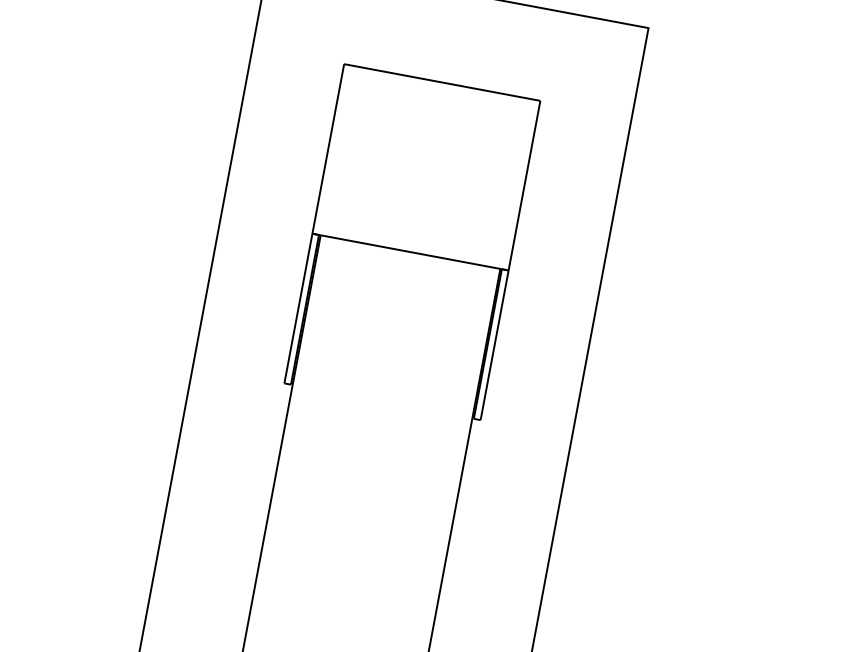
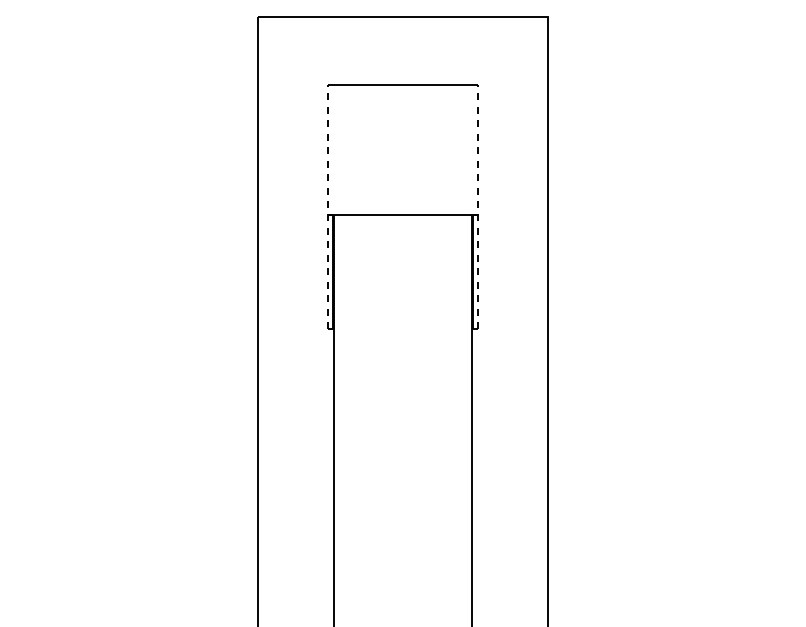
line: (314, 224) -> (328, 207), solid -> dashed
line: (509, 260) -> (477, 207), solid -> dashed

